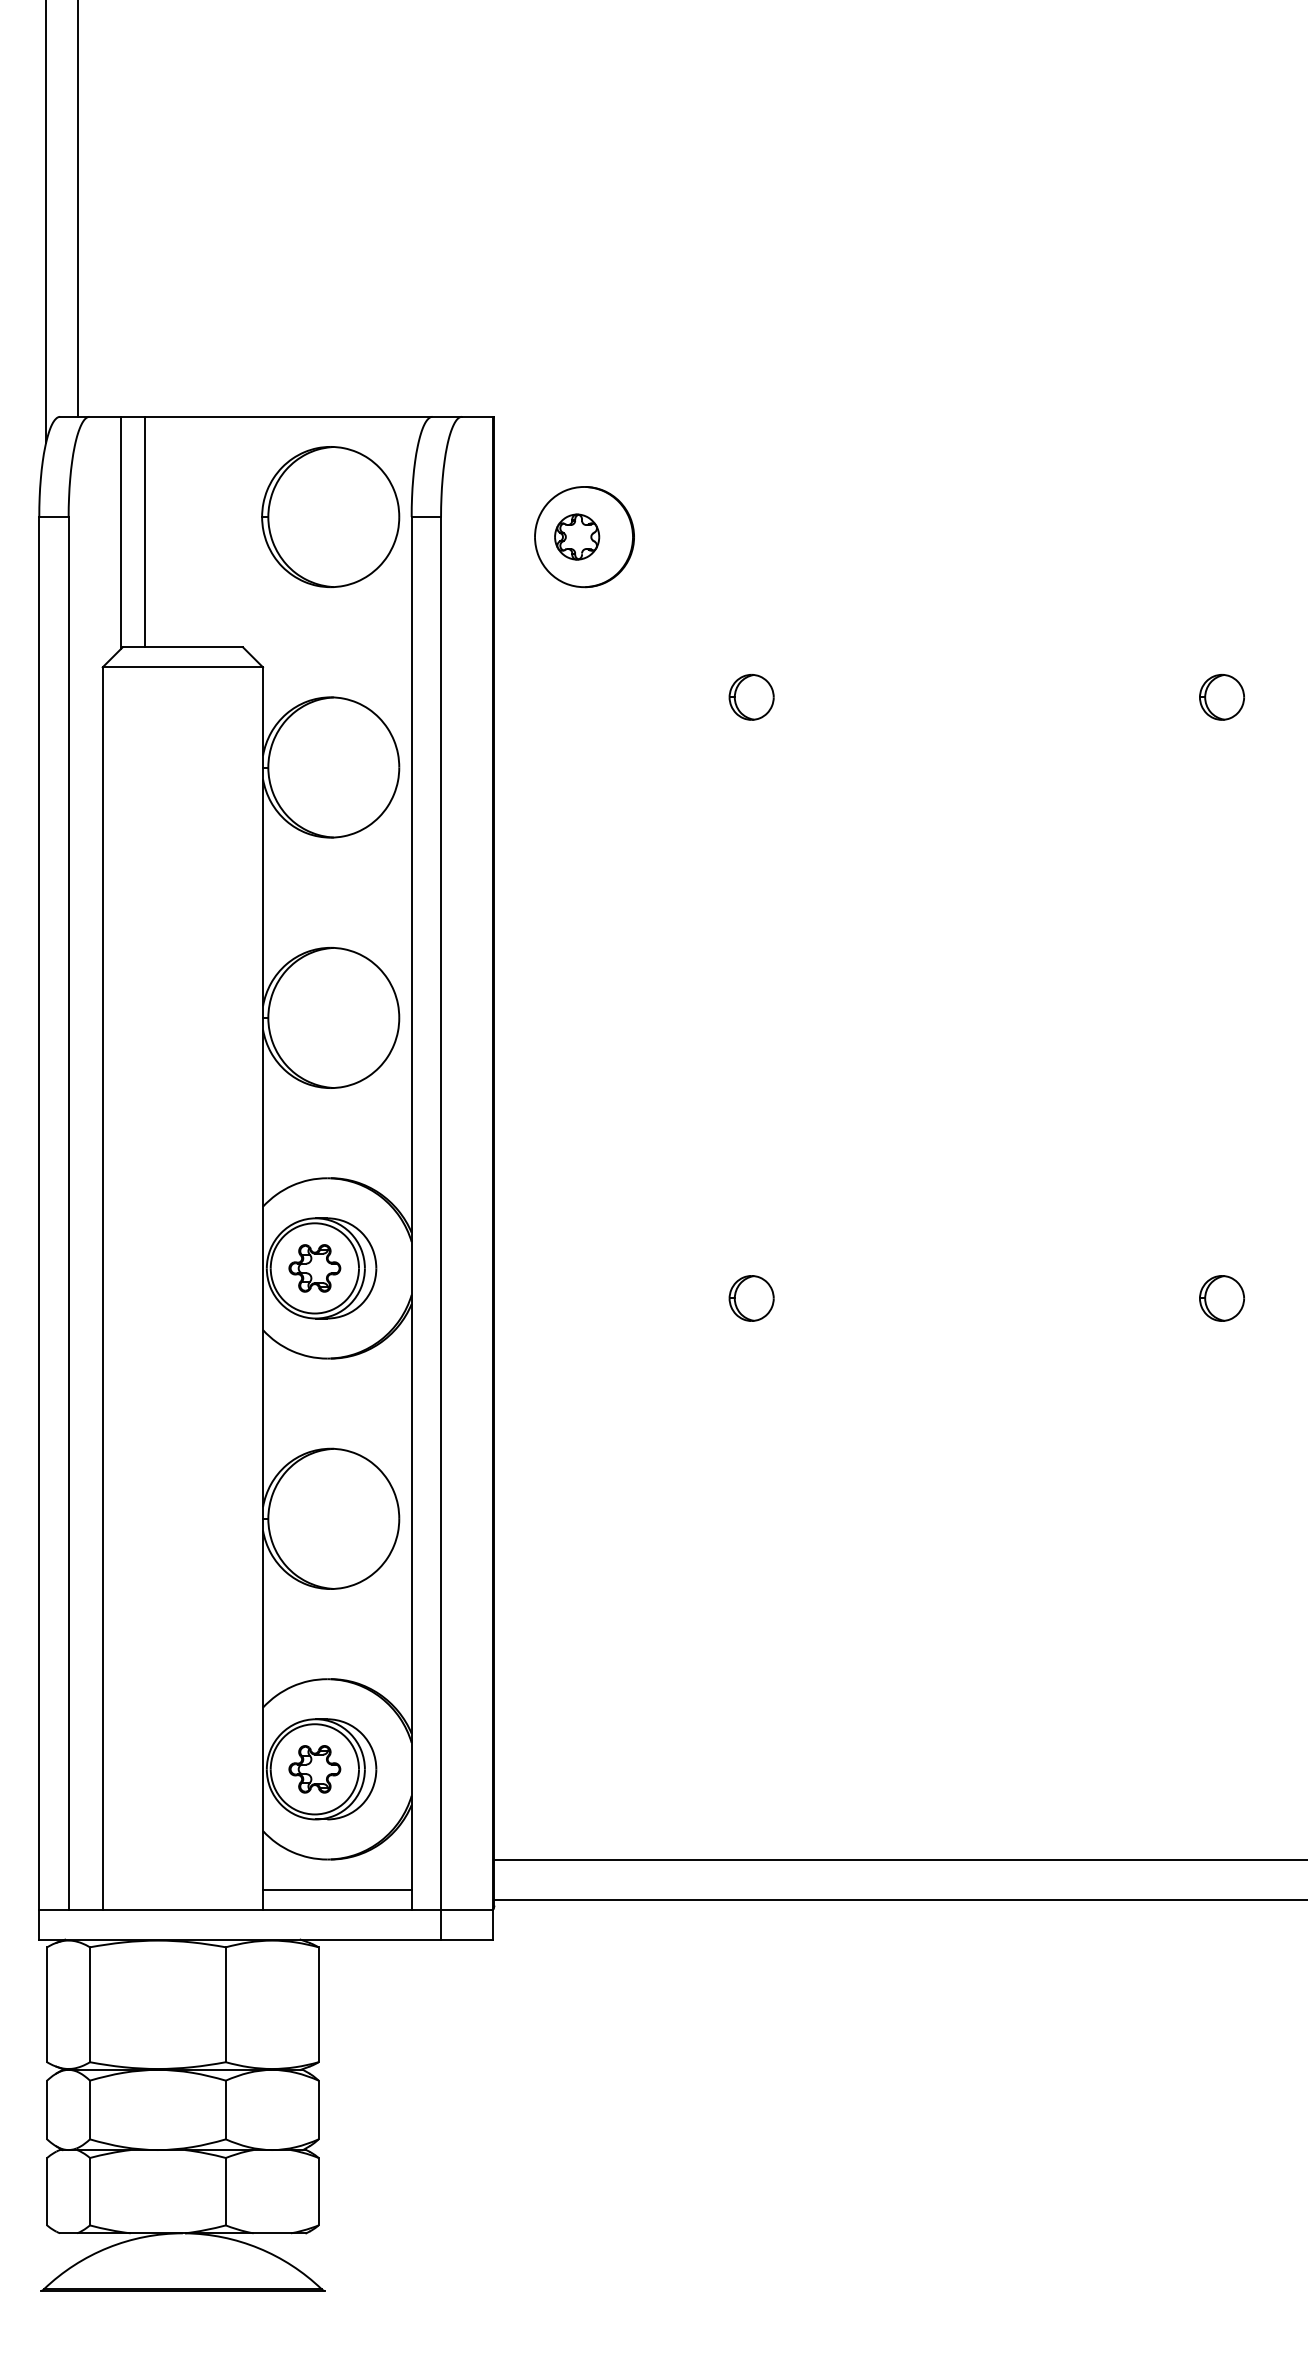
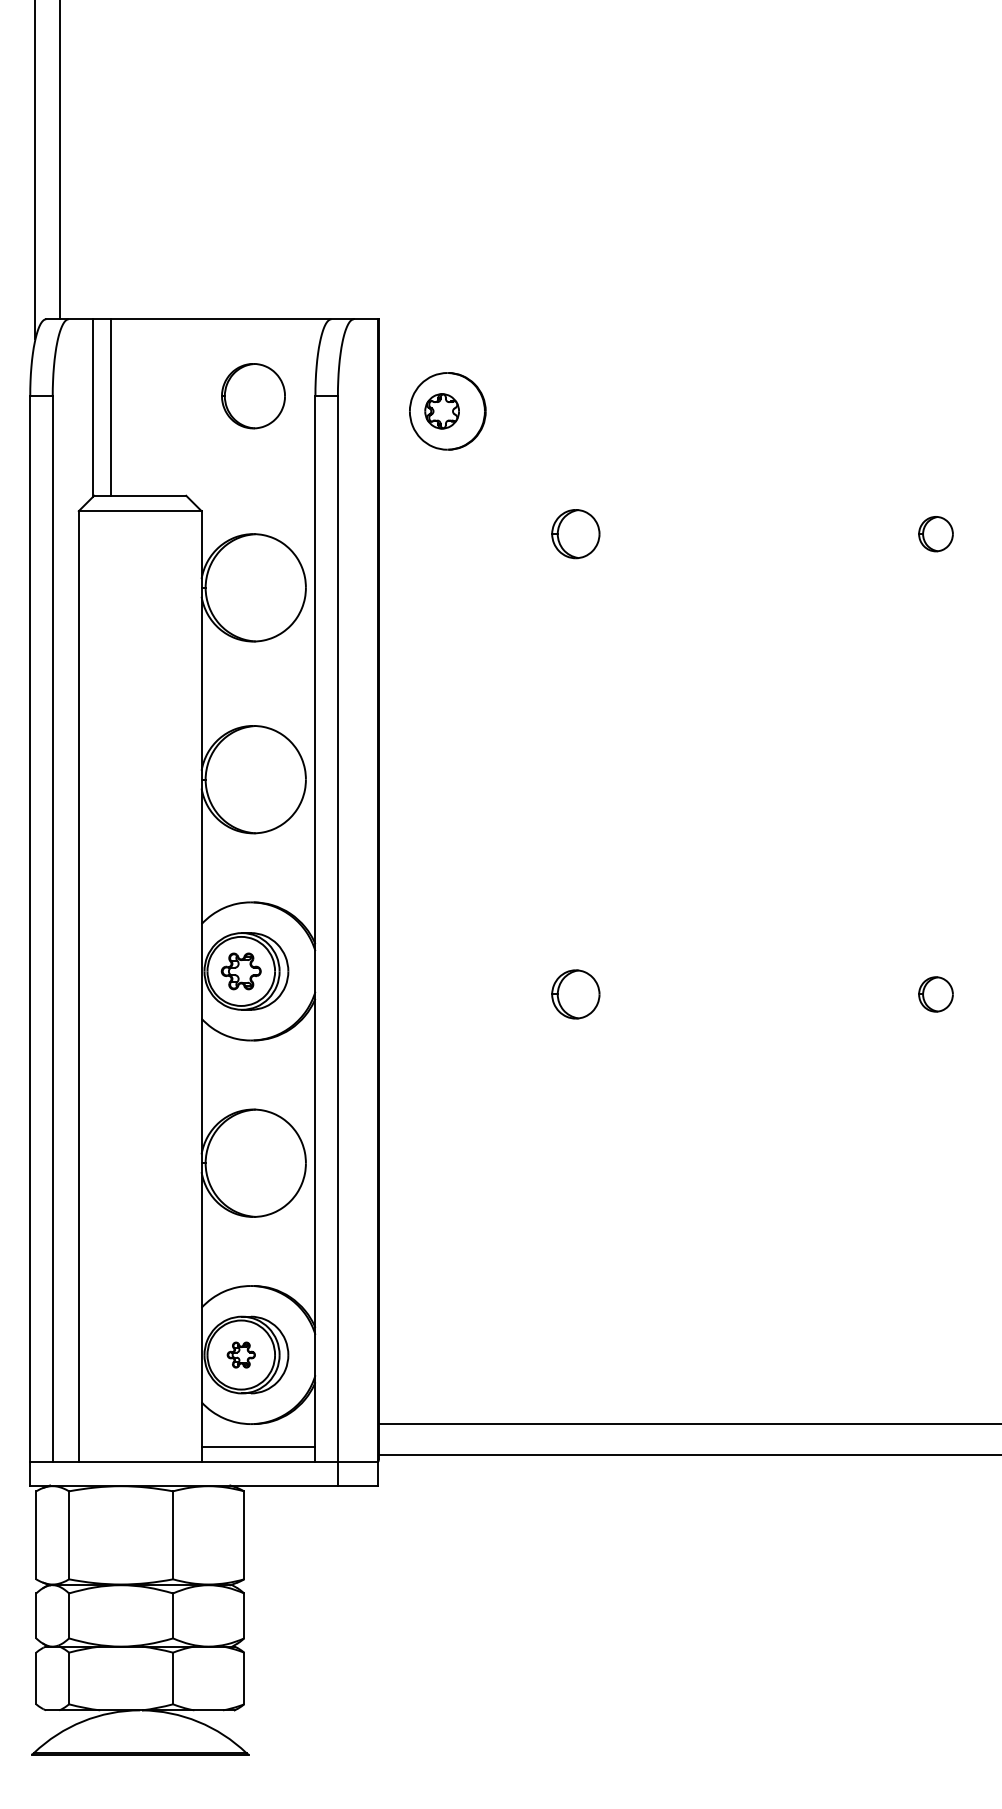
part: (330, 517) -> (253, 396), size x0.6
part: (751, 697) -> (575, 534), size x1.4
part: (751, 1298) -> (575, 994), size x1.4
part: (314, 1769) -> (241, 1355), size x0.7

